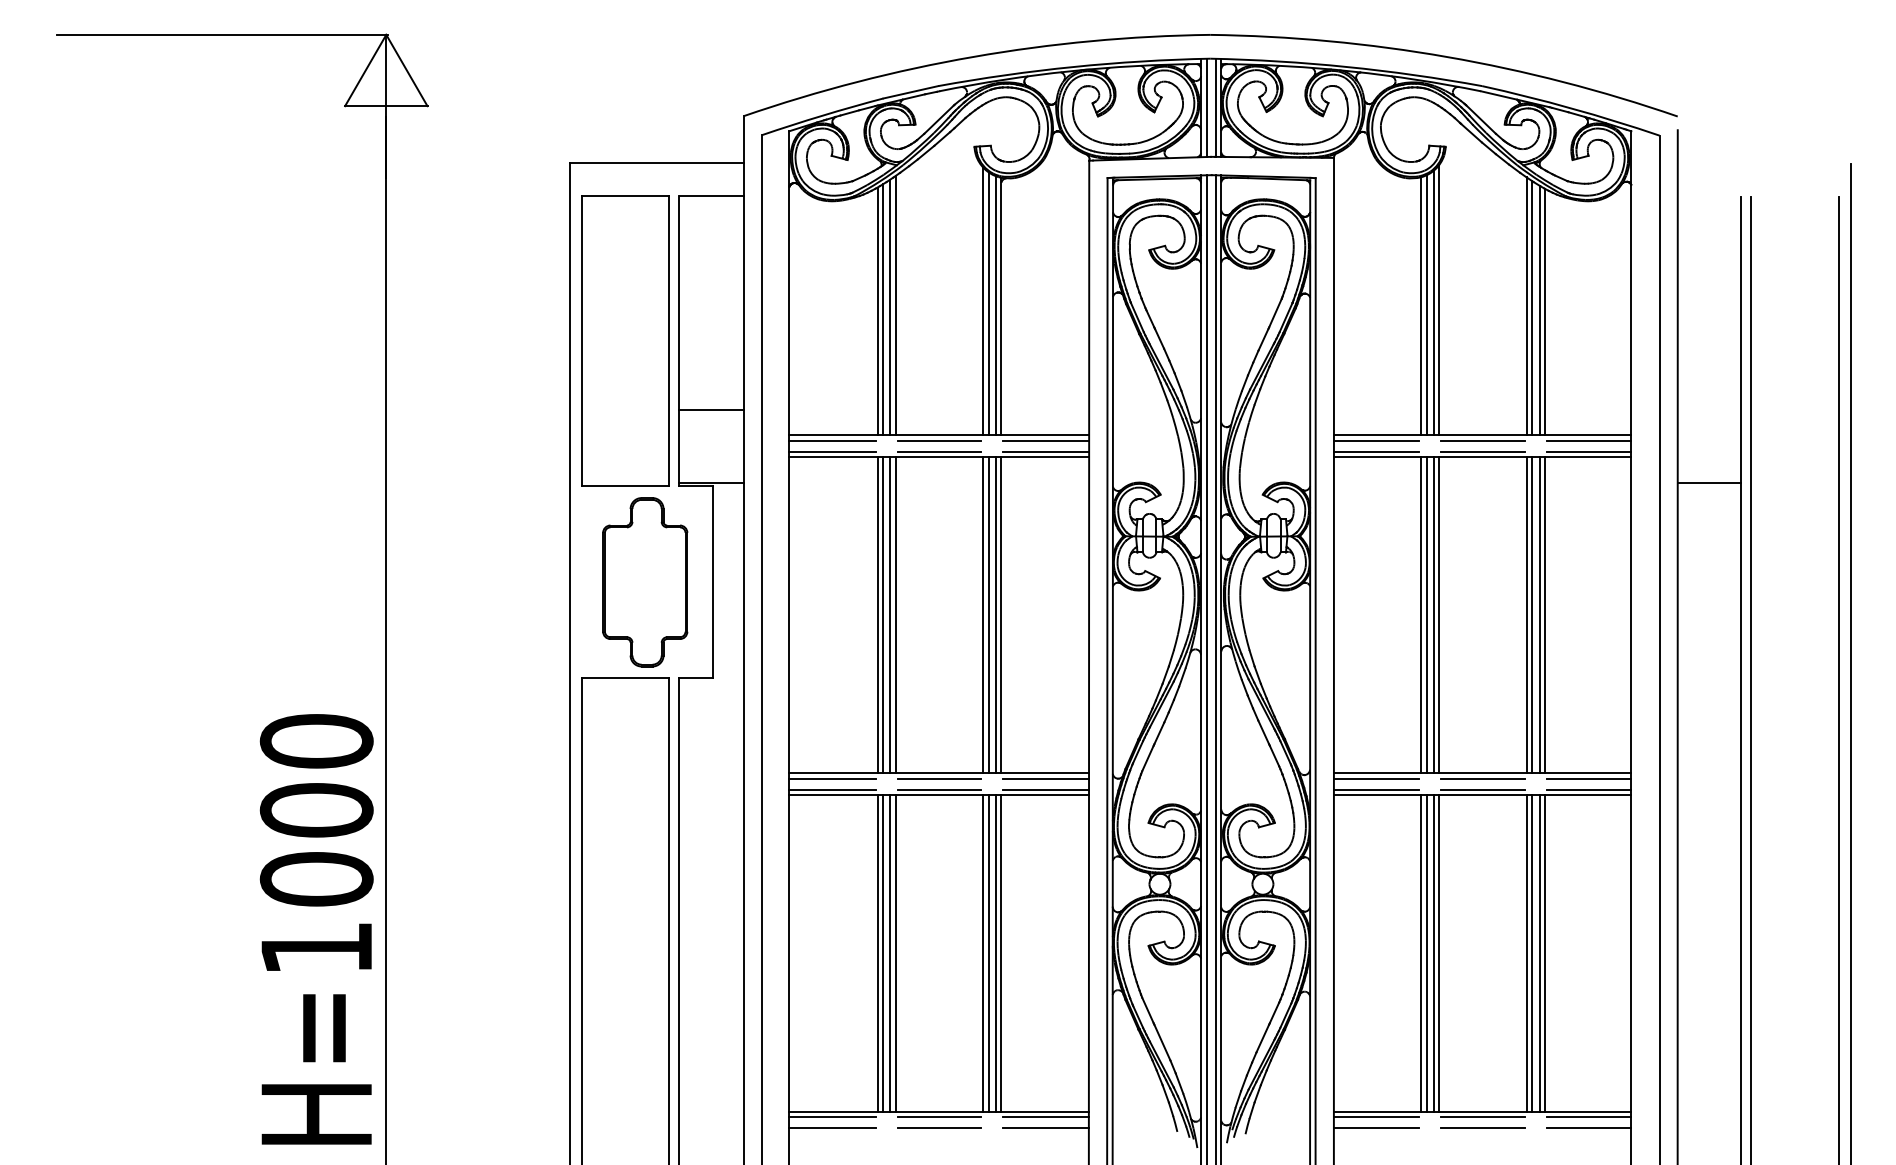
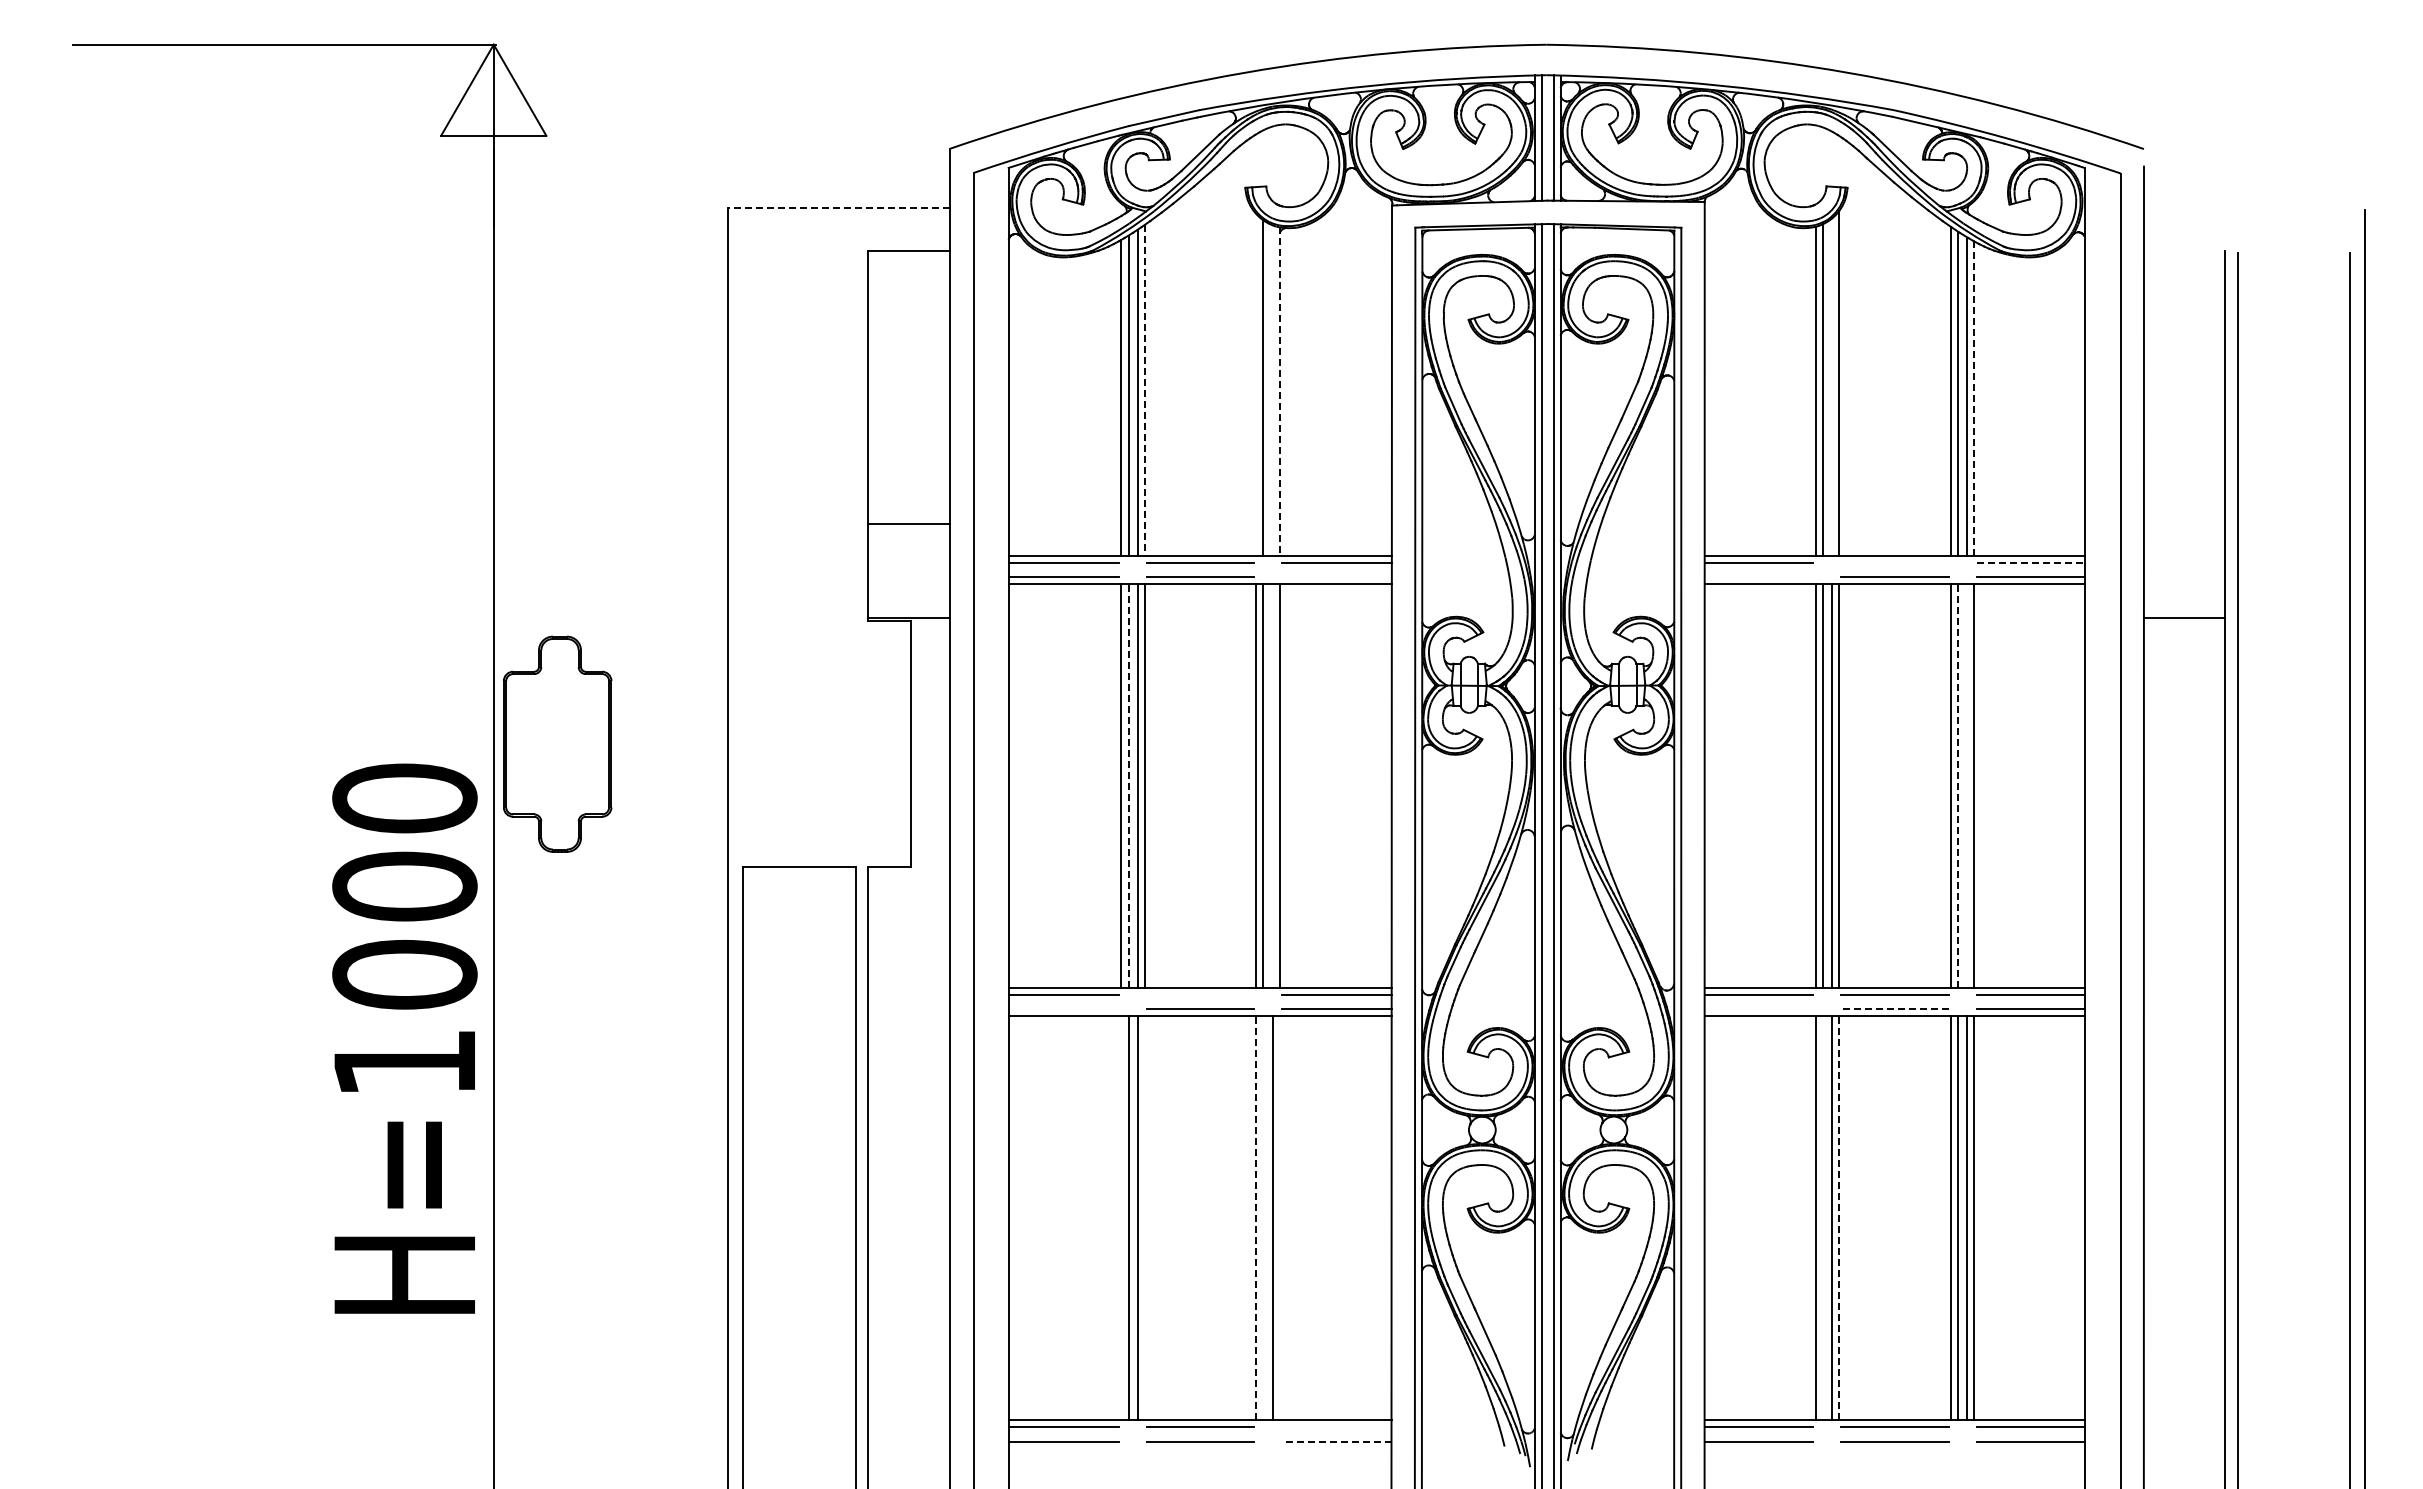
line: (656, 163) -> (838, 208), solid -> dashed
line: (983, 301) -> (1256, 385), removed
line: (1433, 303) -> (1832, 387), removed
line: (895, 305) -> (1144, 390), solid -> dashed
line: (995, 305) -> (1272, 390), removed
line: (1001, 307) -> (1279, 392), solid -> dashed
line: (1545, 311) -> (1974, 398), solid -> dashed
part: (625, 340) -> (799, 435), removed
line: (1482, 440) -> (1894, 563), removed
line: (1589, 440) -> (2031, 563), solid -> dashed
line: (1045, 451) -> (1336, 577), removed
line: (1376, 451) -> (1758, 577), removed
part: (645, 581) -> (557, 743), moved
line: (883, 614) -> (1128, 785), solid -> dashed
line: (1531, 614) -> (1957, 785), solid -> dashed
line: (995, 615) -> (1272, 786), removed
line: (1539, 615) -> (1967, 786), removed
line: (939, 778) -> (1200, 995), removed
line: (832, 789) -> (1063, 1009), removed
line: (1376, 789) -> (1758, 1009), removed
line: (1482, 789) -> (1894, 1009), solid -> dashed
text: (316, 929) -> (404, 1038), moved
line: (983, 952) -> (1256, 1217), solid -> dashed
line: (1439, 952) -> (1839, 1217), solid -> dashed
line: (877, 953) -> (1121, 1218), removed
line: (895, 953) -> (1144, 1218), removed
line: (988, 953) -> (1263, 1218), removed
line: (1001, 953) -> (1279, 1218), removed
line: (1426, 953) -> (1823, 1218), removed
line: (1045, 1117) -> (1336, 1427), removed
line: (1045, 1127) -> (1336, 1441), solid -> dashed

